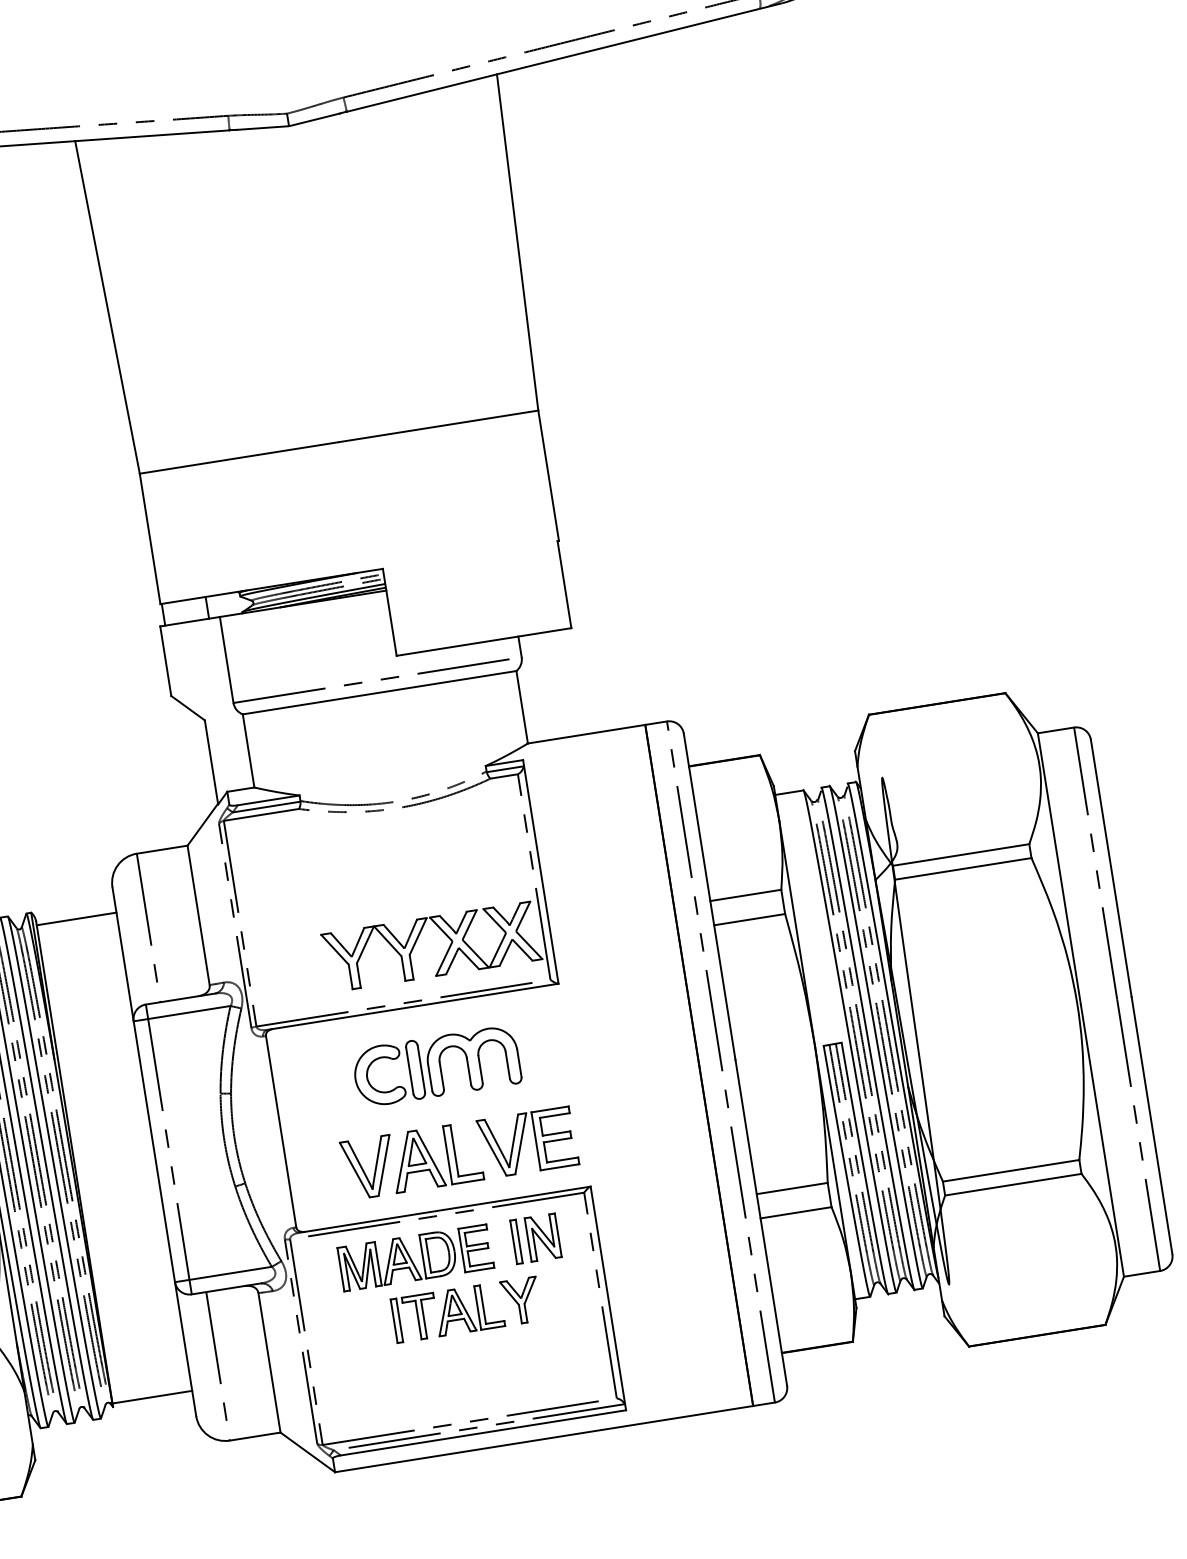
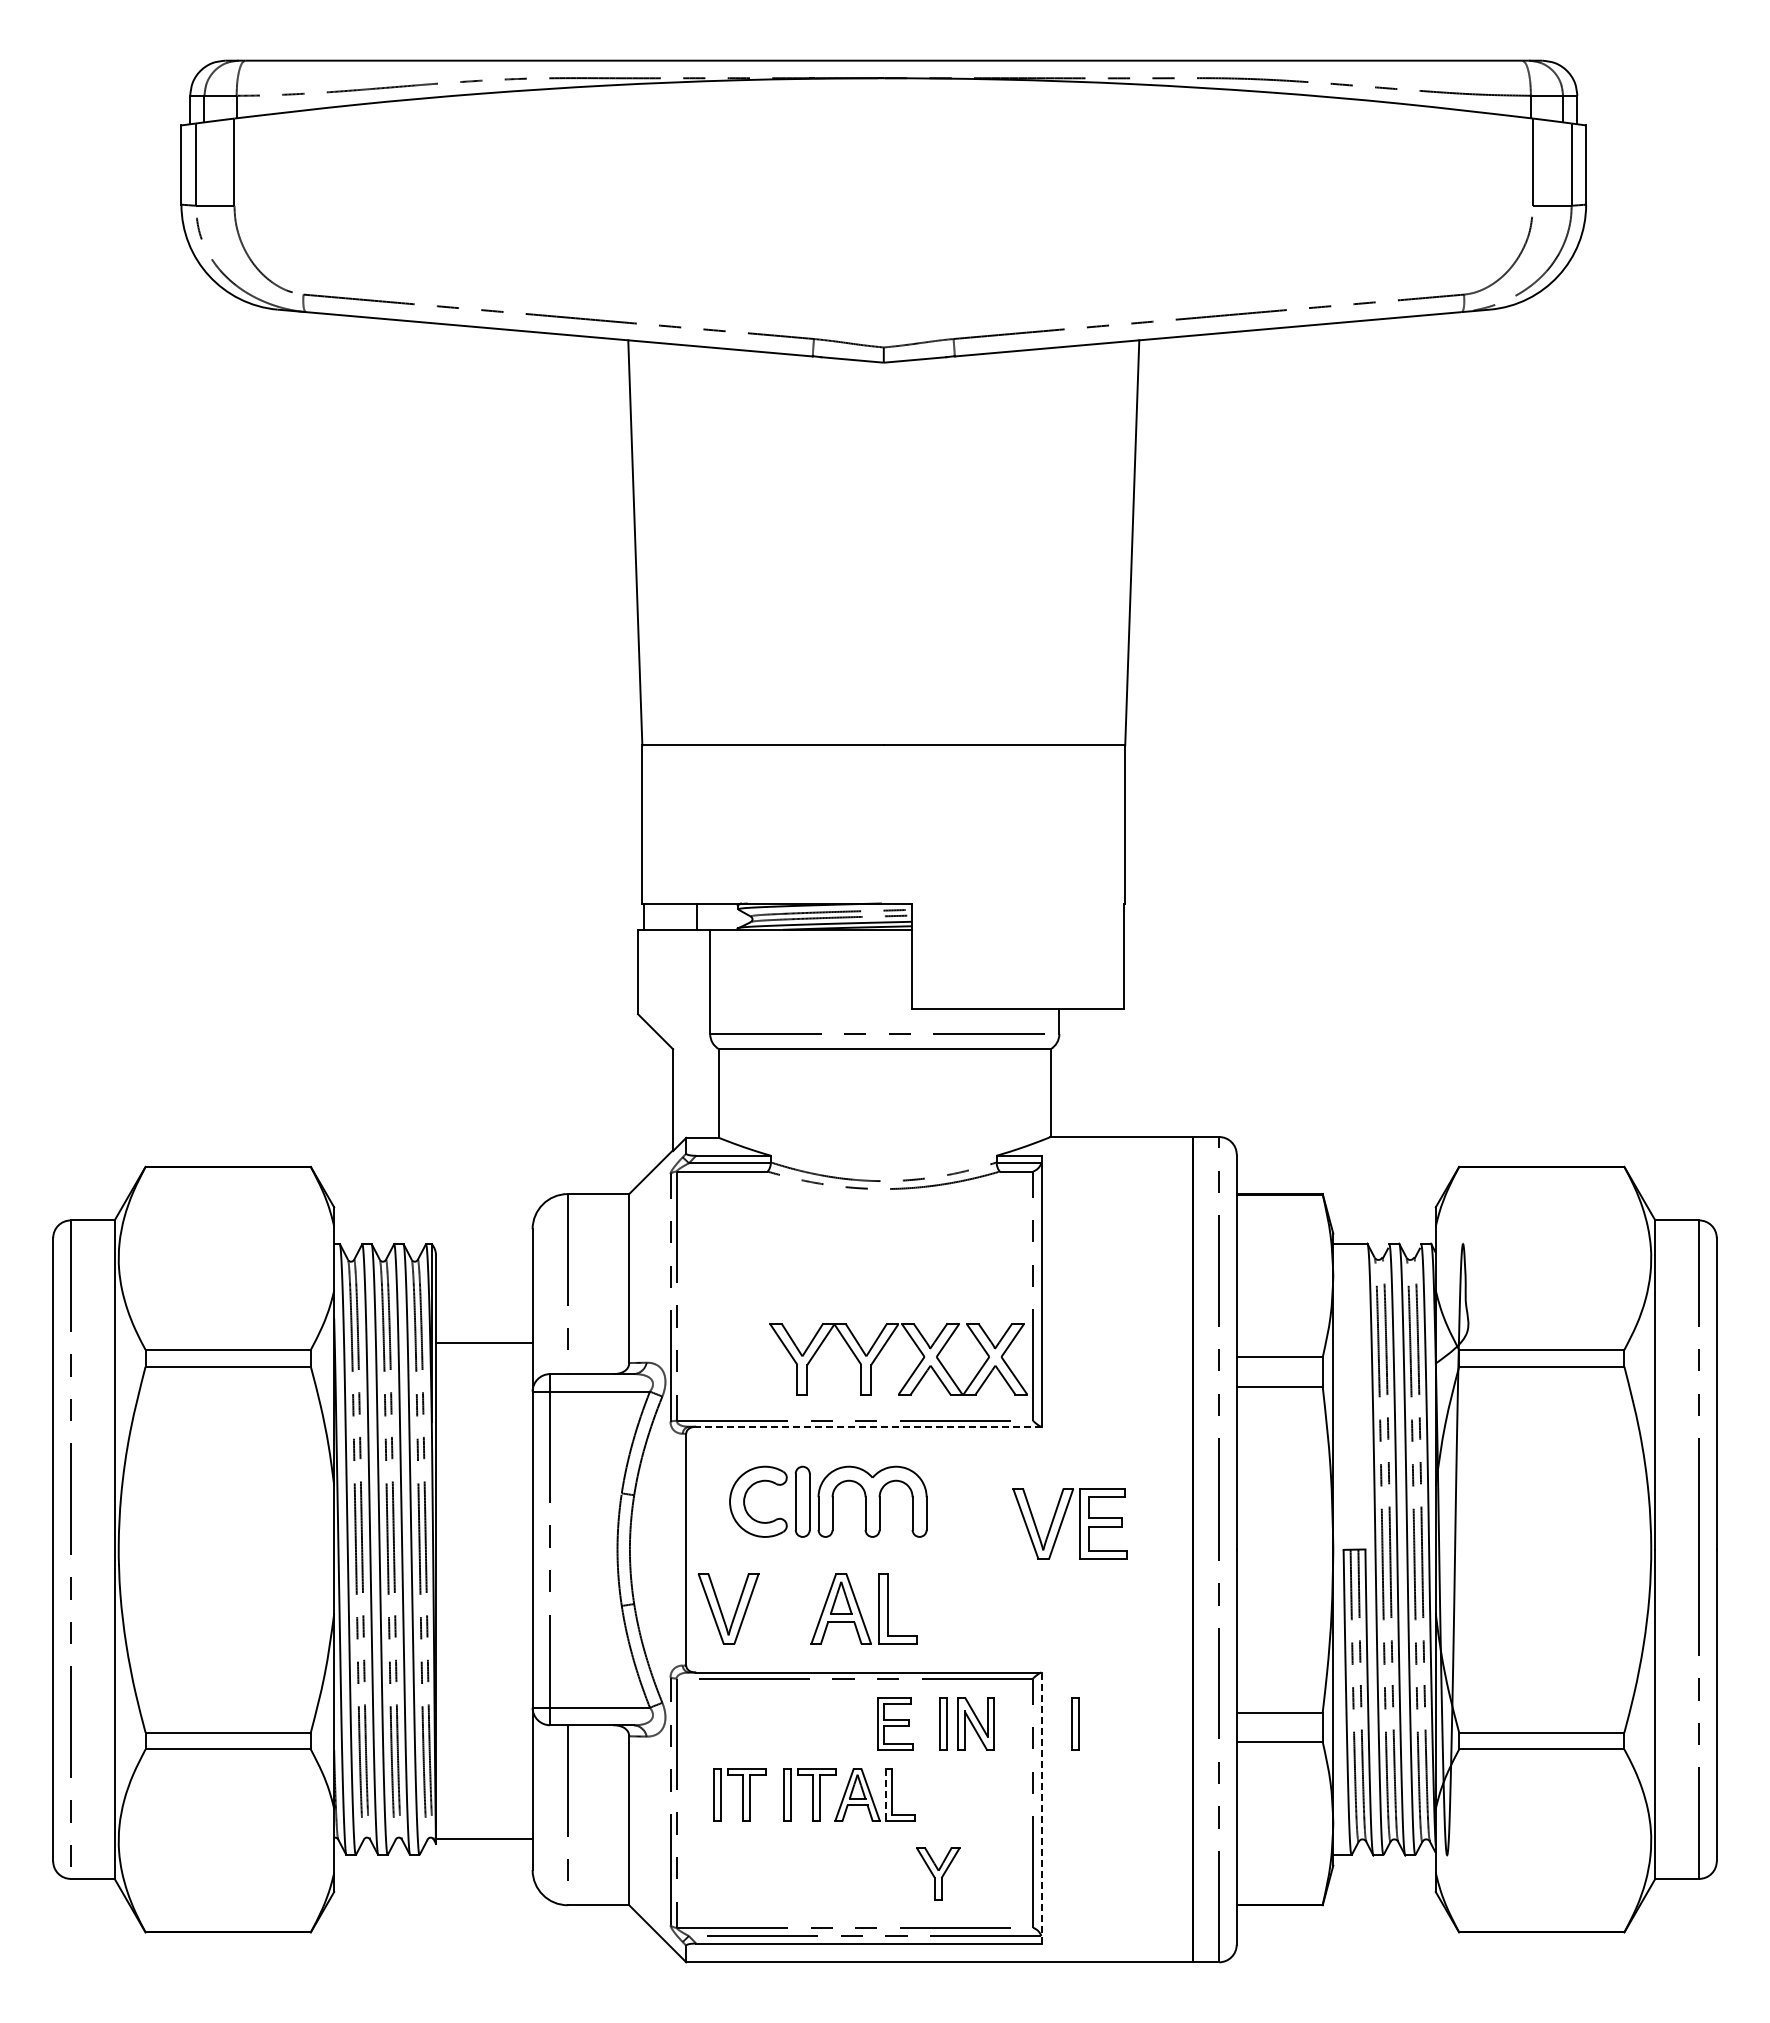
line: (76, 918) -> (484, 1342), moved
line: (415, 1006) -> (868, 1426), solid -> dashed
part: (436, 1066) -> (828, 1501), moved
part: (522, 1140) -> (1063, 1520), moved
part: (363, 1169) -> (721, 1609), moved
part: (625, 1224) -> (1075, 1723), added
part: (397, 1260) -> (799, 1723), removed
line: (608, 1298) -> (1041, 1807), solid -> dashed
part: (521, 1300) -> (938, 1873), moved
line: (477, 1308) -> (885, 1795), solid -> dashed
part: (357, 1326) -> (739, 1794), added

